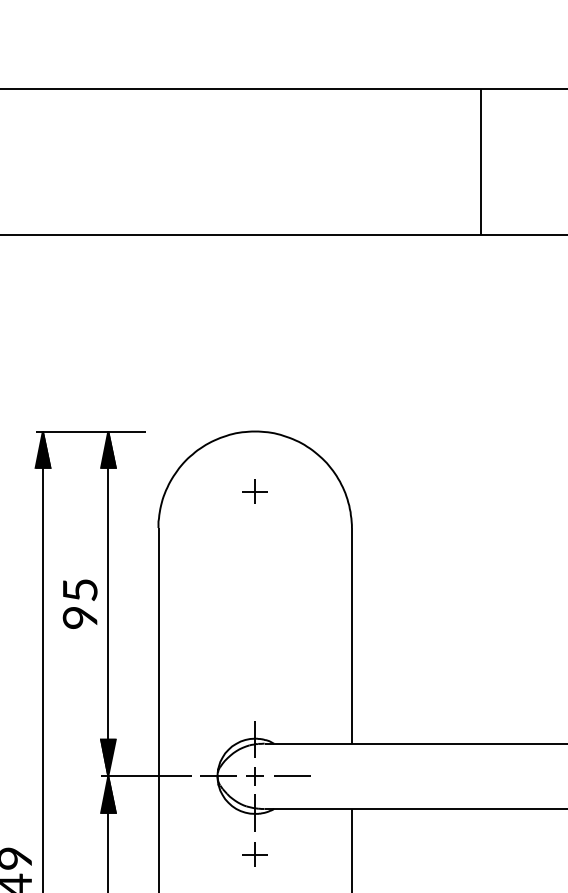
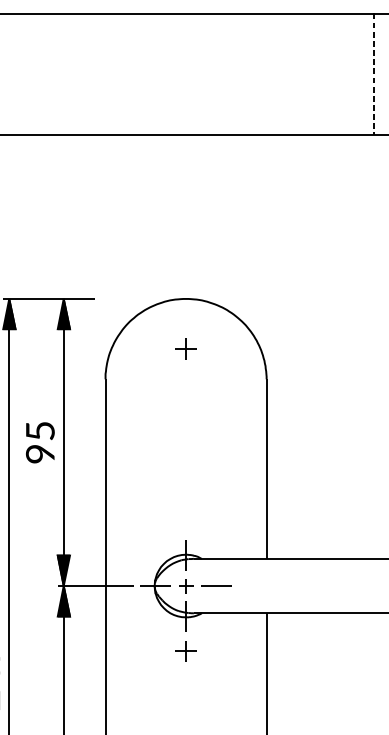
line: (481, 161) -> (374, 74), solid -> dashed

